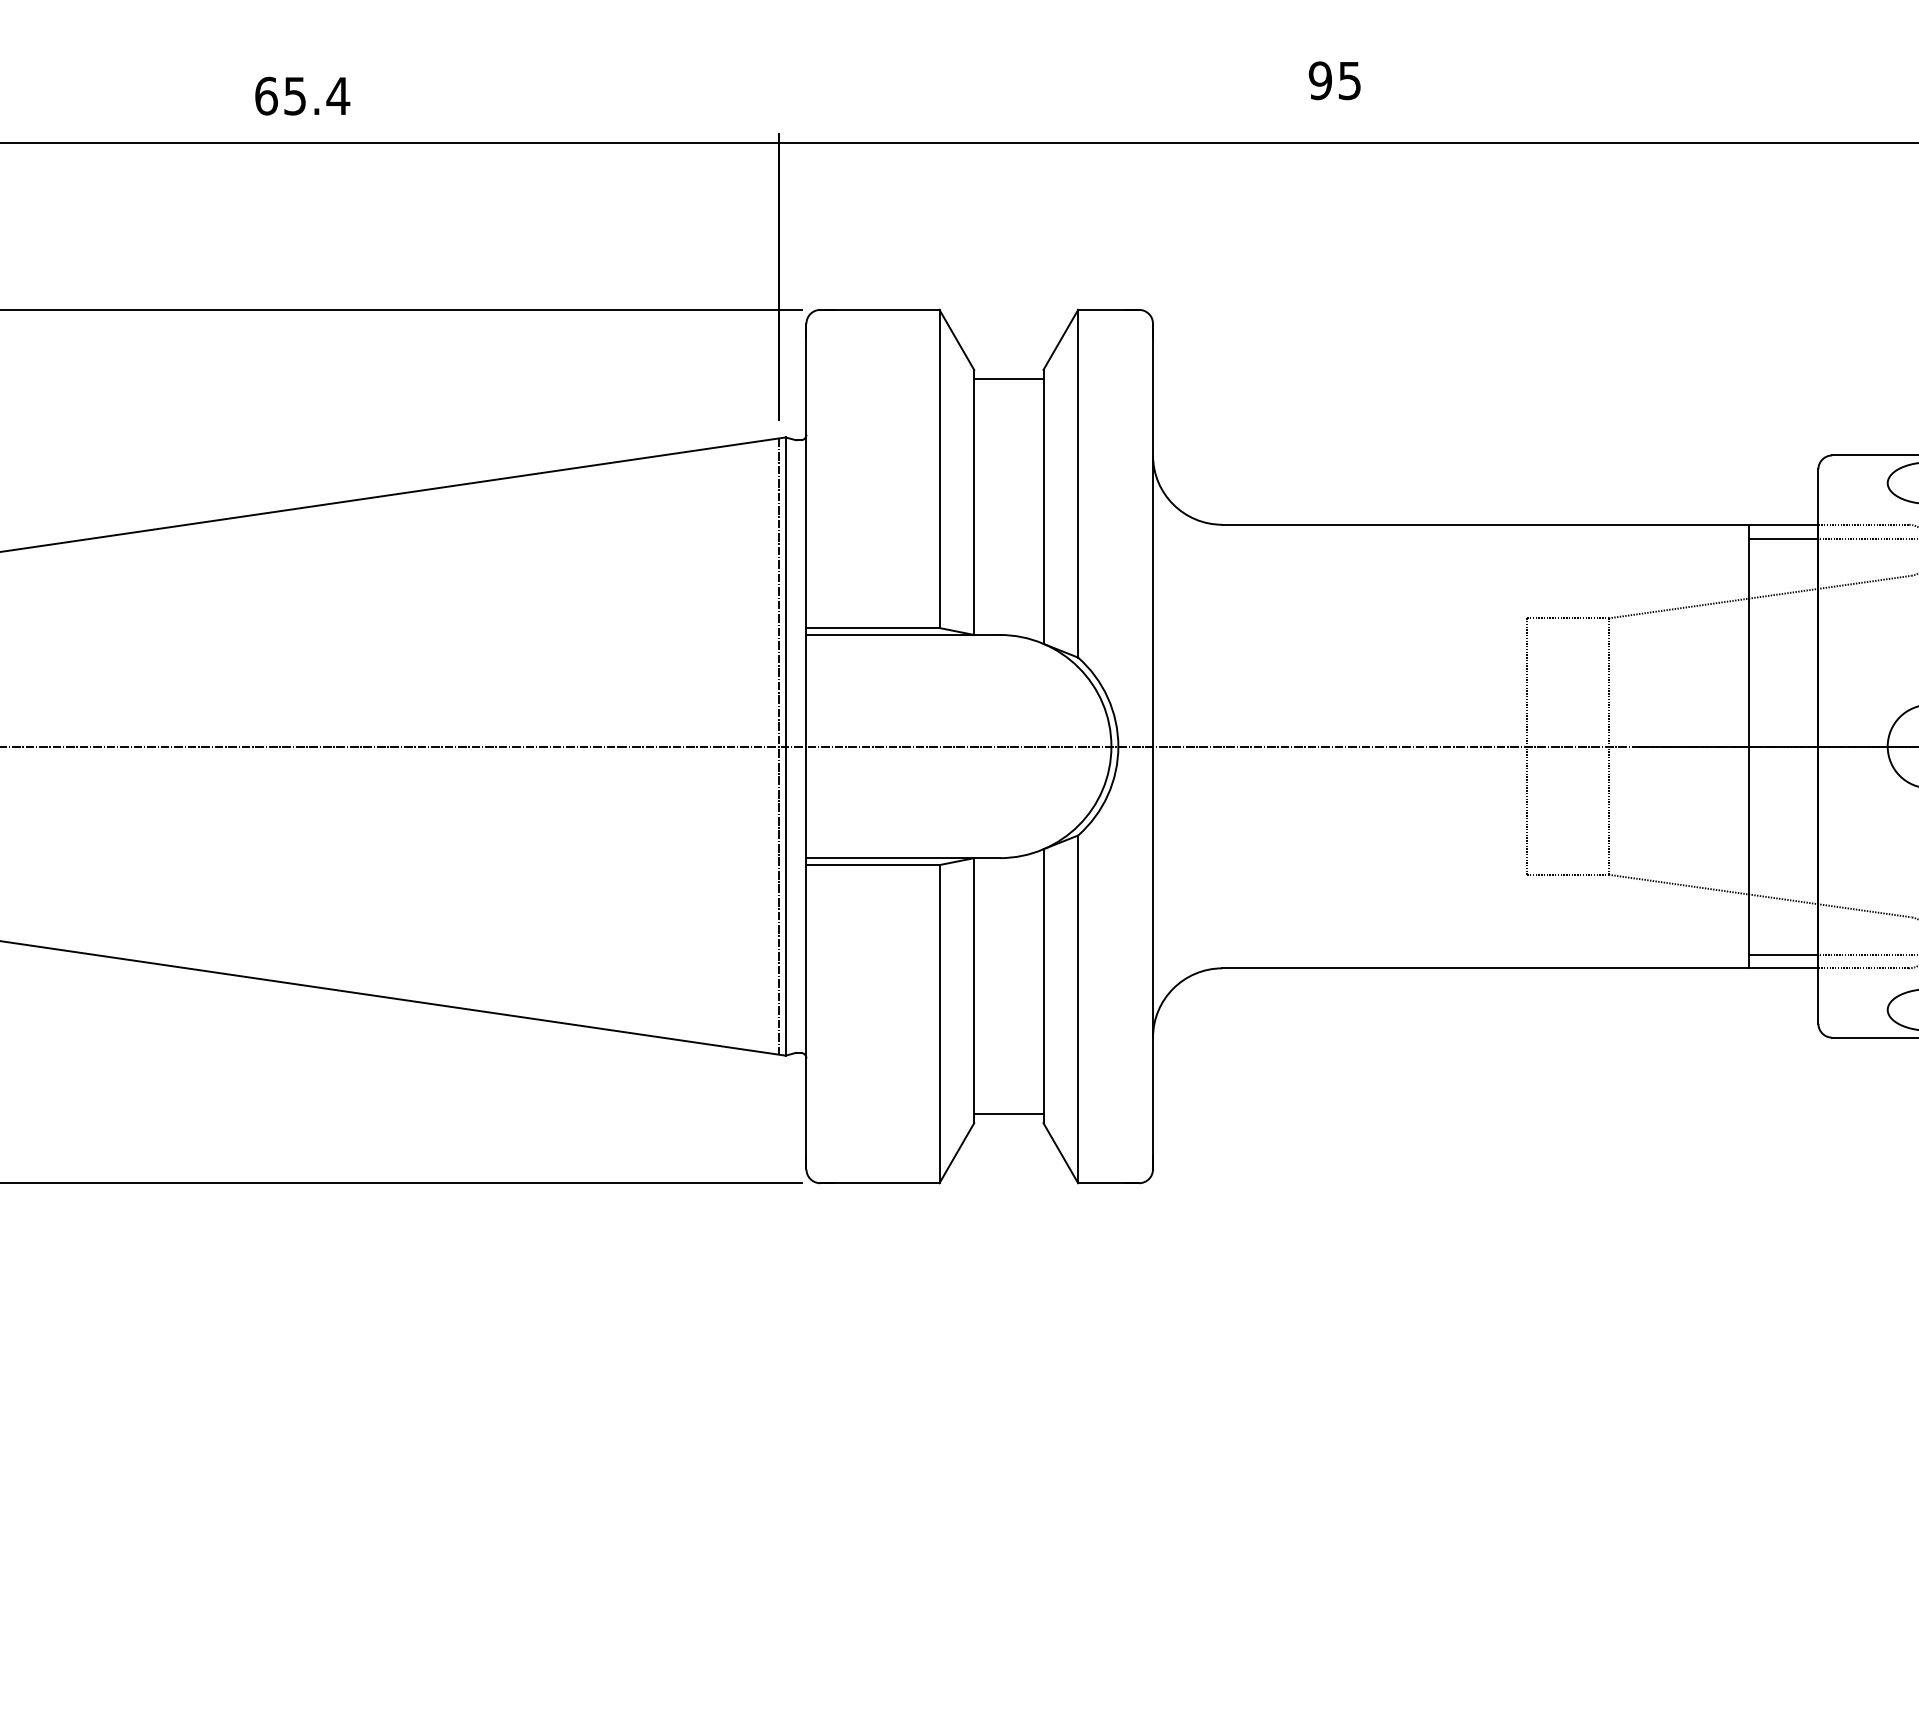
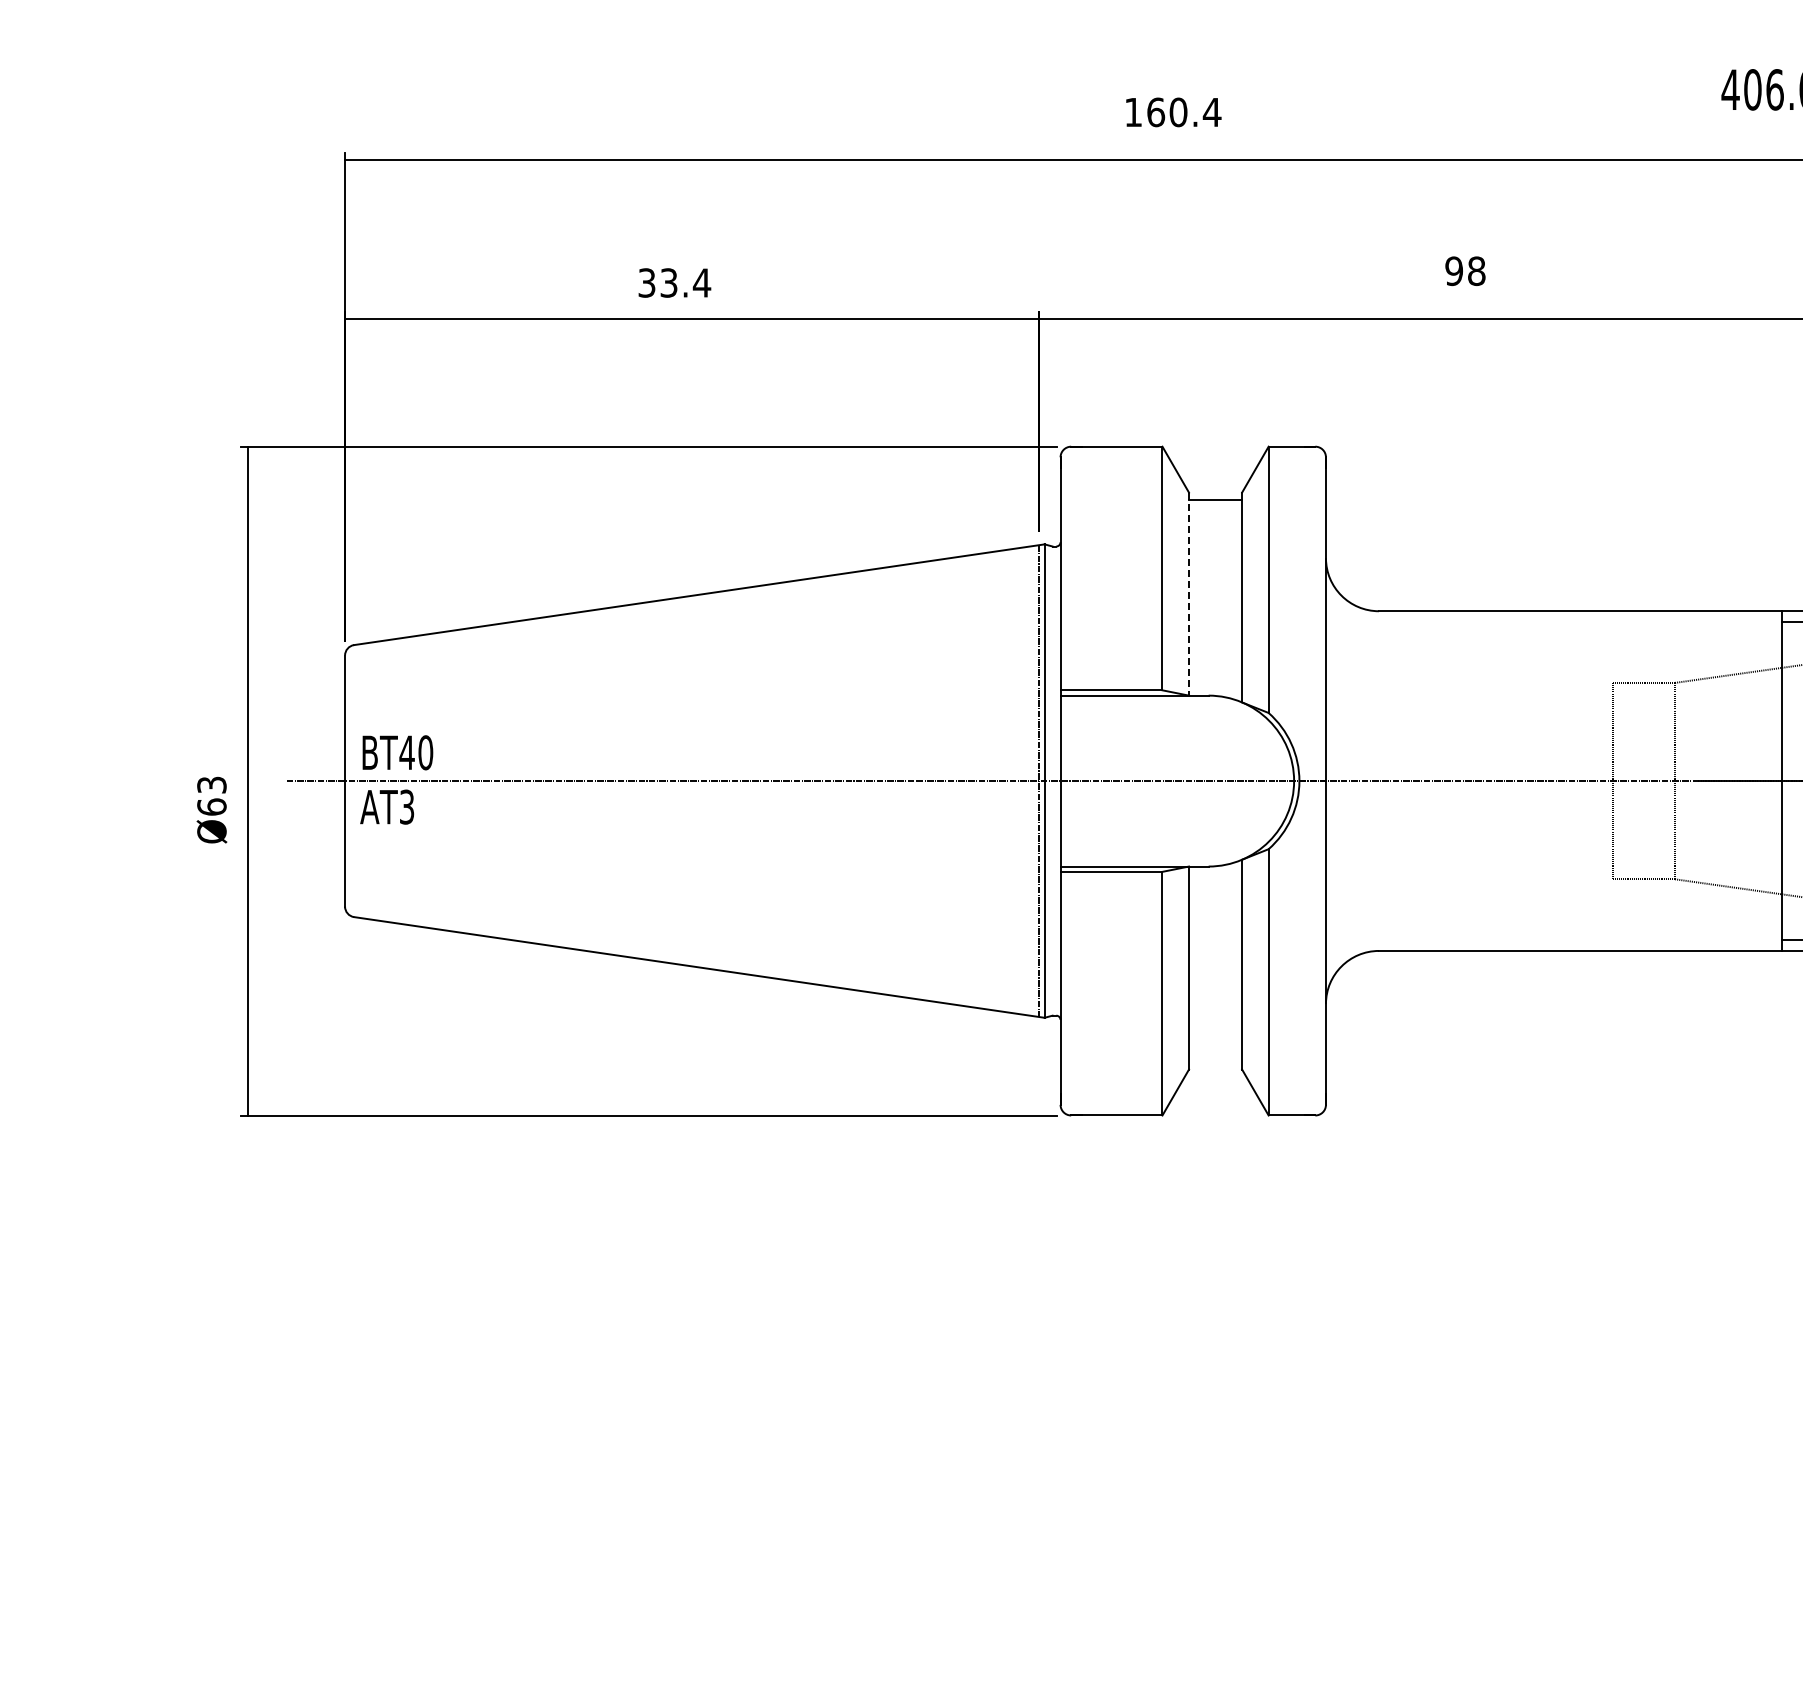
text: (1349, 81) -> (1476, 271), 95 -> 98
text: (280, 95) -> (657, 282), 65.4 -> 33.4
line: (974, 502) -> (1189, 594), solid -> dashed
line: (1008, 1114) -> (1215, 1062), removed

